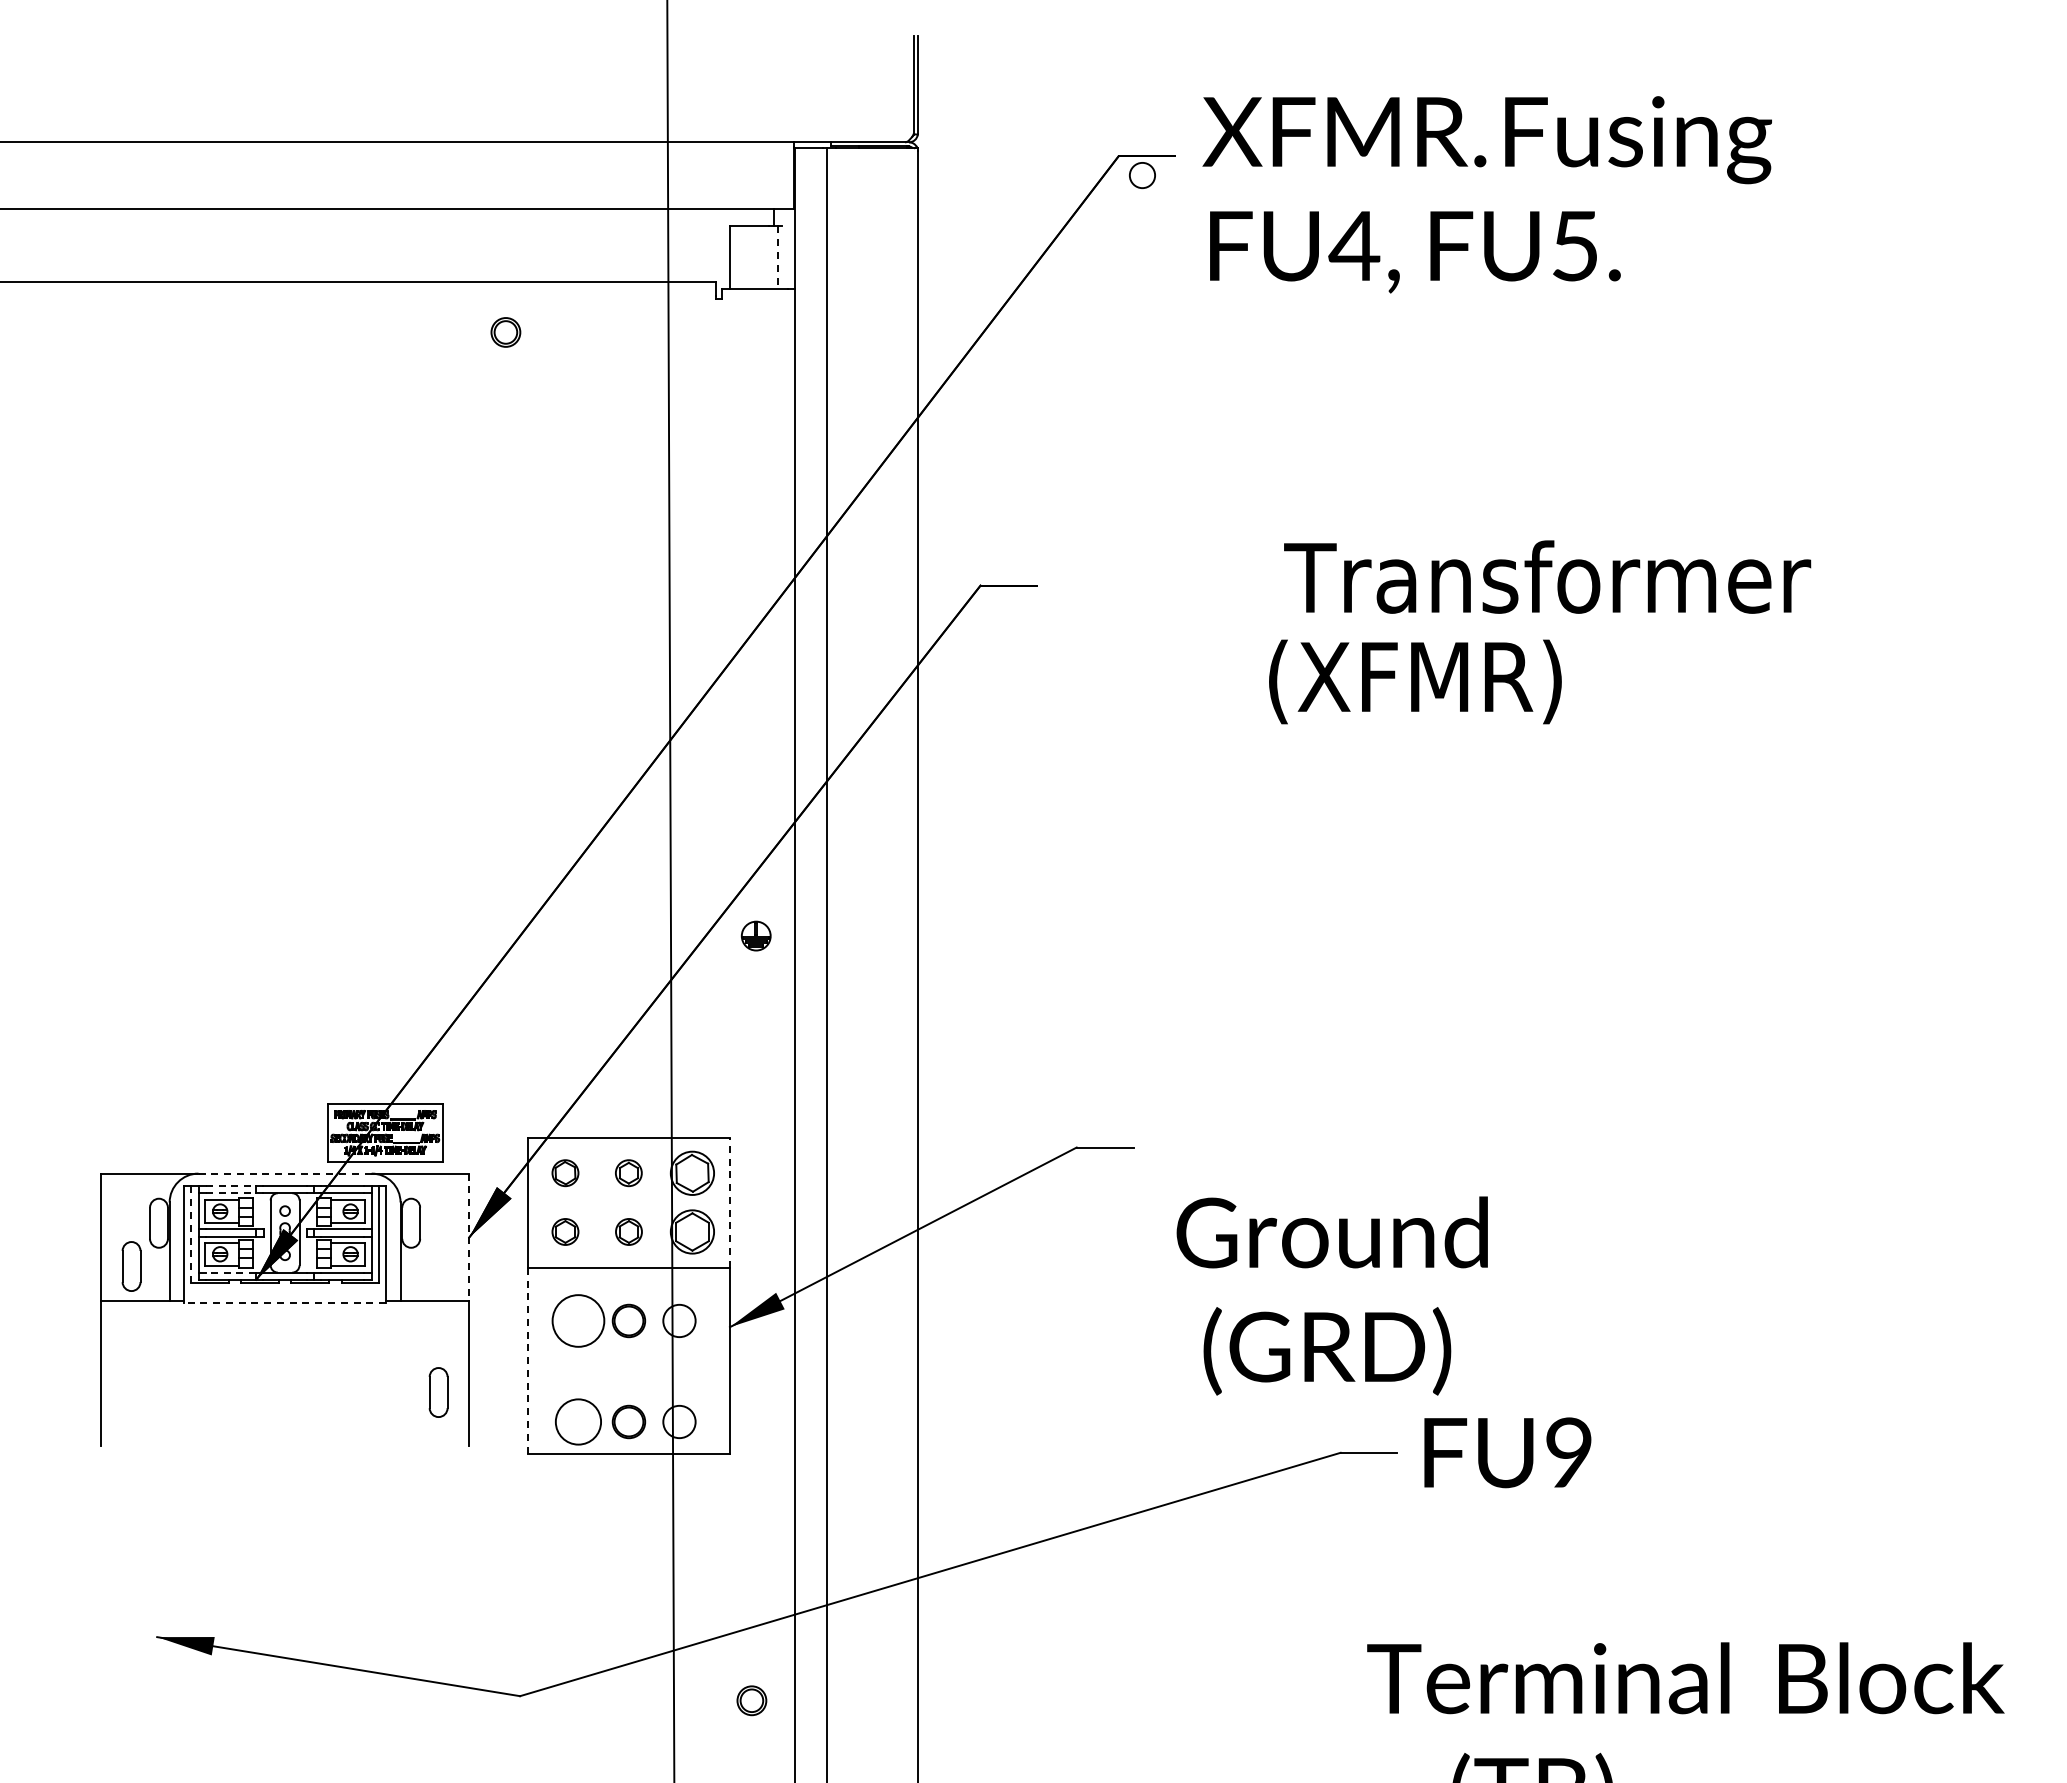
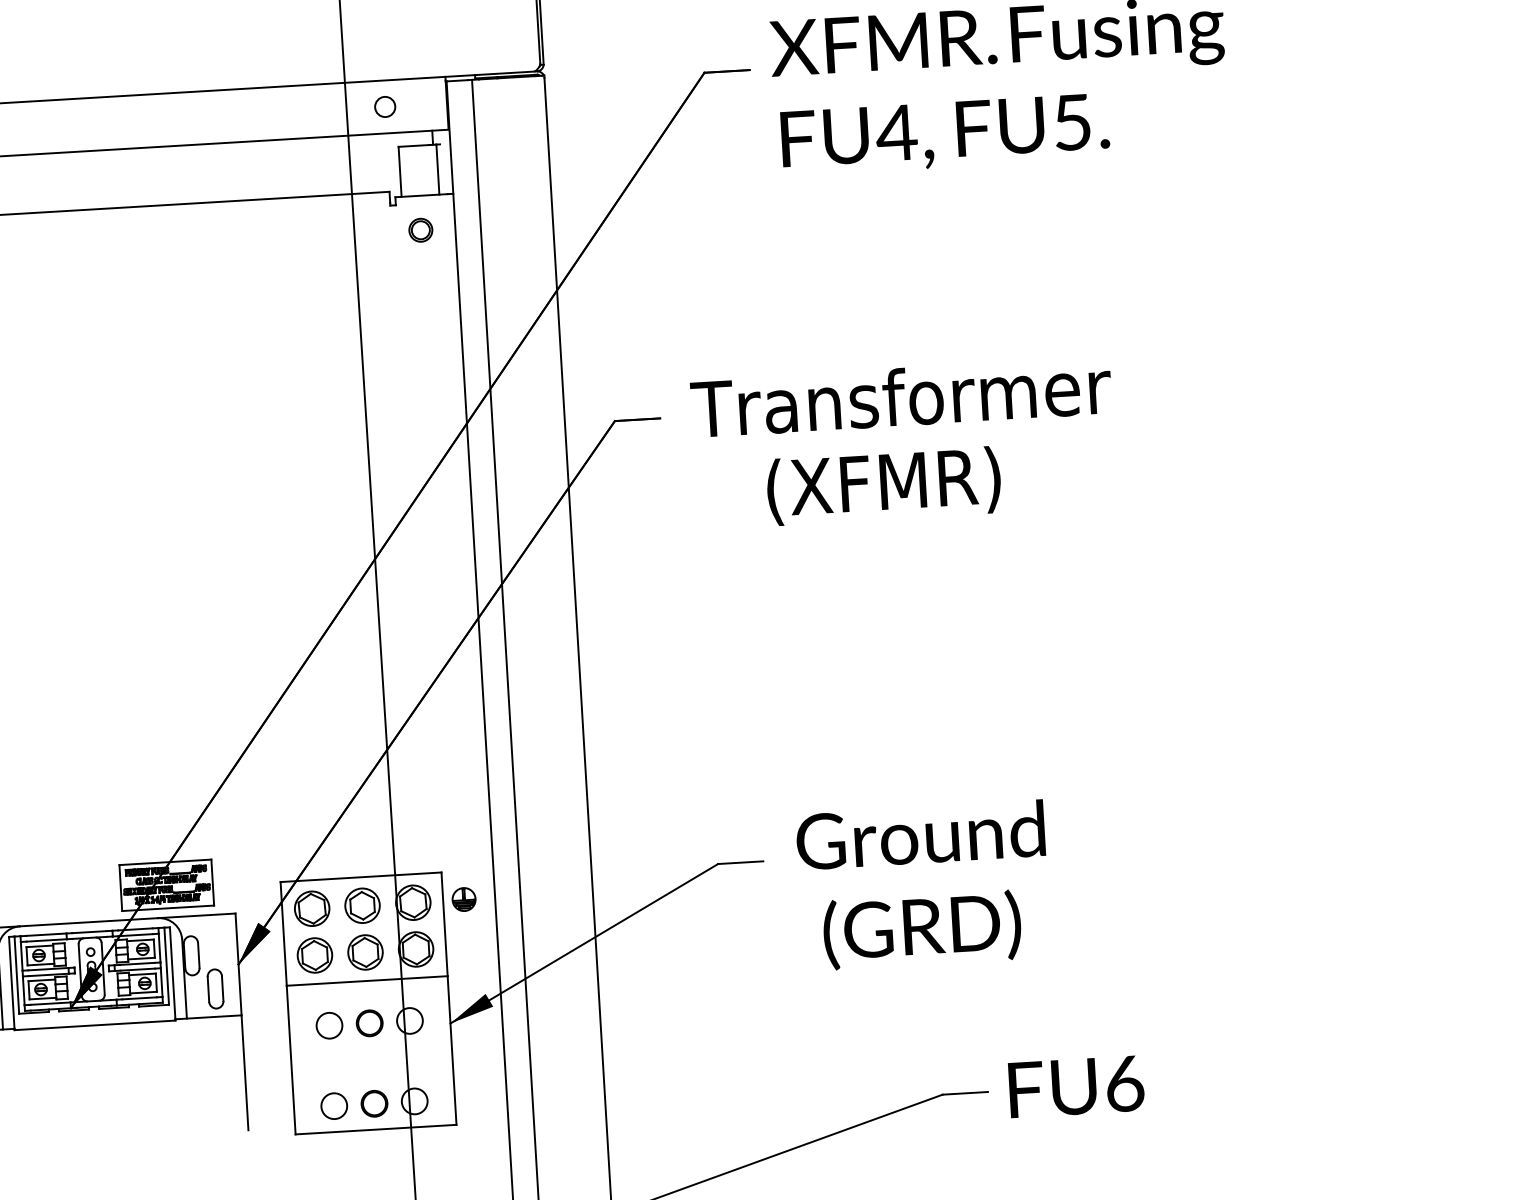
circle: (1142, 175) -> (385, 106), moved
line: (777, 258) -> (437, 170), dashed -> solid
part: (505, 332) -> (420, 230), moved
text: (1547, 576) -> (901, 396), moved
text: (1415, 681) -> (884, 485), moved
part: (755, 935) -> (463, 899), moved
part: (565, 1172) -> (312, 908), size x1.67
part: (628, 1172) -> (362, 905), size x1.67
line: (285, 1173) -> (89, 922), dashed -> solid
line: (231, 1186) -> (46, 935), dashed -> solid
line: (231, 1193) -> (47, 940), dashed -> solid
line: (729, 1202) -> (444, 924), dashed -> solid
part: (565, 1231) -> (314, 955), size x1.67
part: (628, 1231) -> (365, 952), size x1.67
line: (191, 1233) -> (17, 974), dashed -> solid
line: (469, 1237) -> (238, 964), dashed -> solid
line: (230, 1272) -> (50, 1003), dashed -> solid
text: (1331, 1295) -> (923, 885), moved
line: (284, 1303) -> (94, 1025), dashed -> solid
circle: (578, 1320) -> (329, 1025), size x0.62
line: (527, 1361) -> (290, 1060), dashed -> solid
part: (438, 1392) -> (215, 988), moved
circle: (578, 1421) -> (334, 1105), size x0.71
text: (1569, 1452) -> (1124, 1083), FU9 -> FU6

